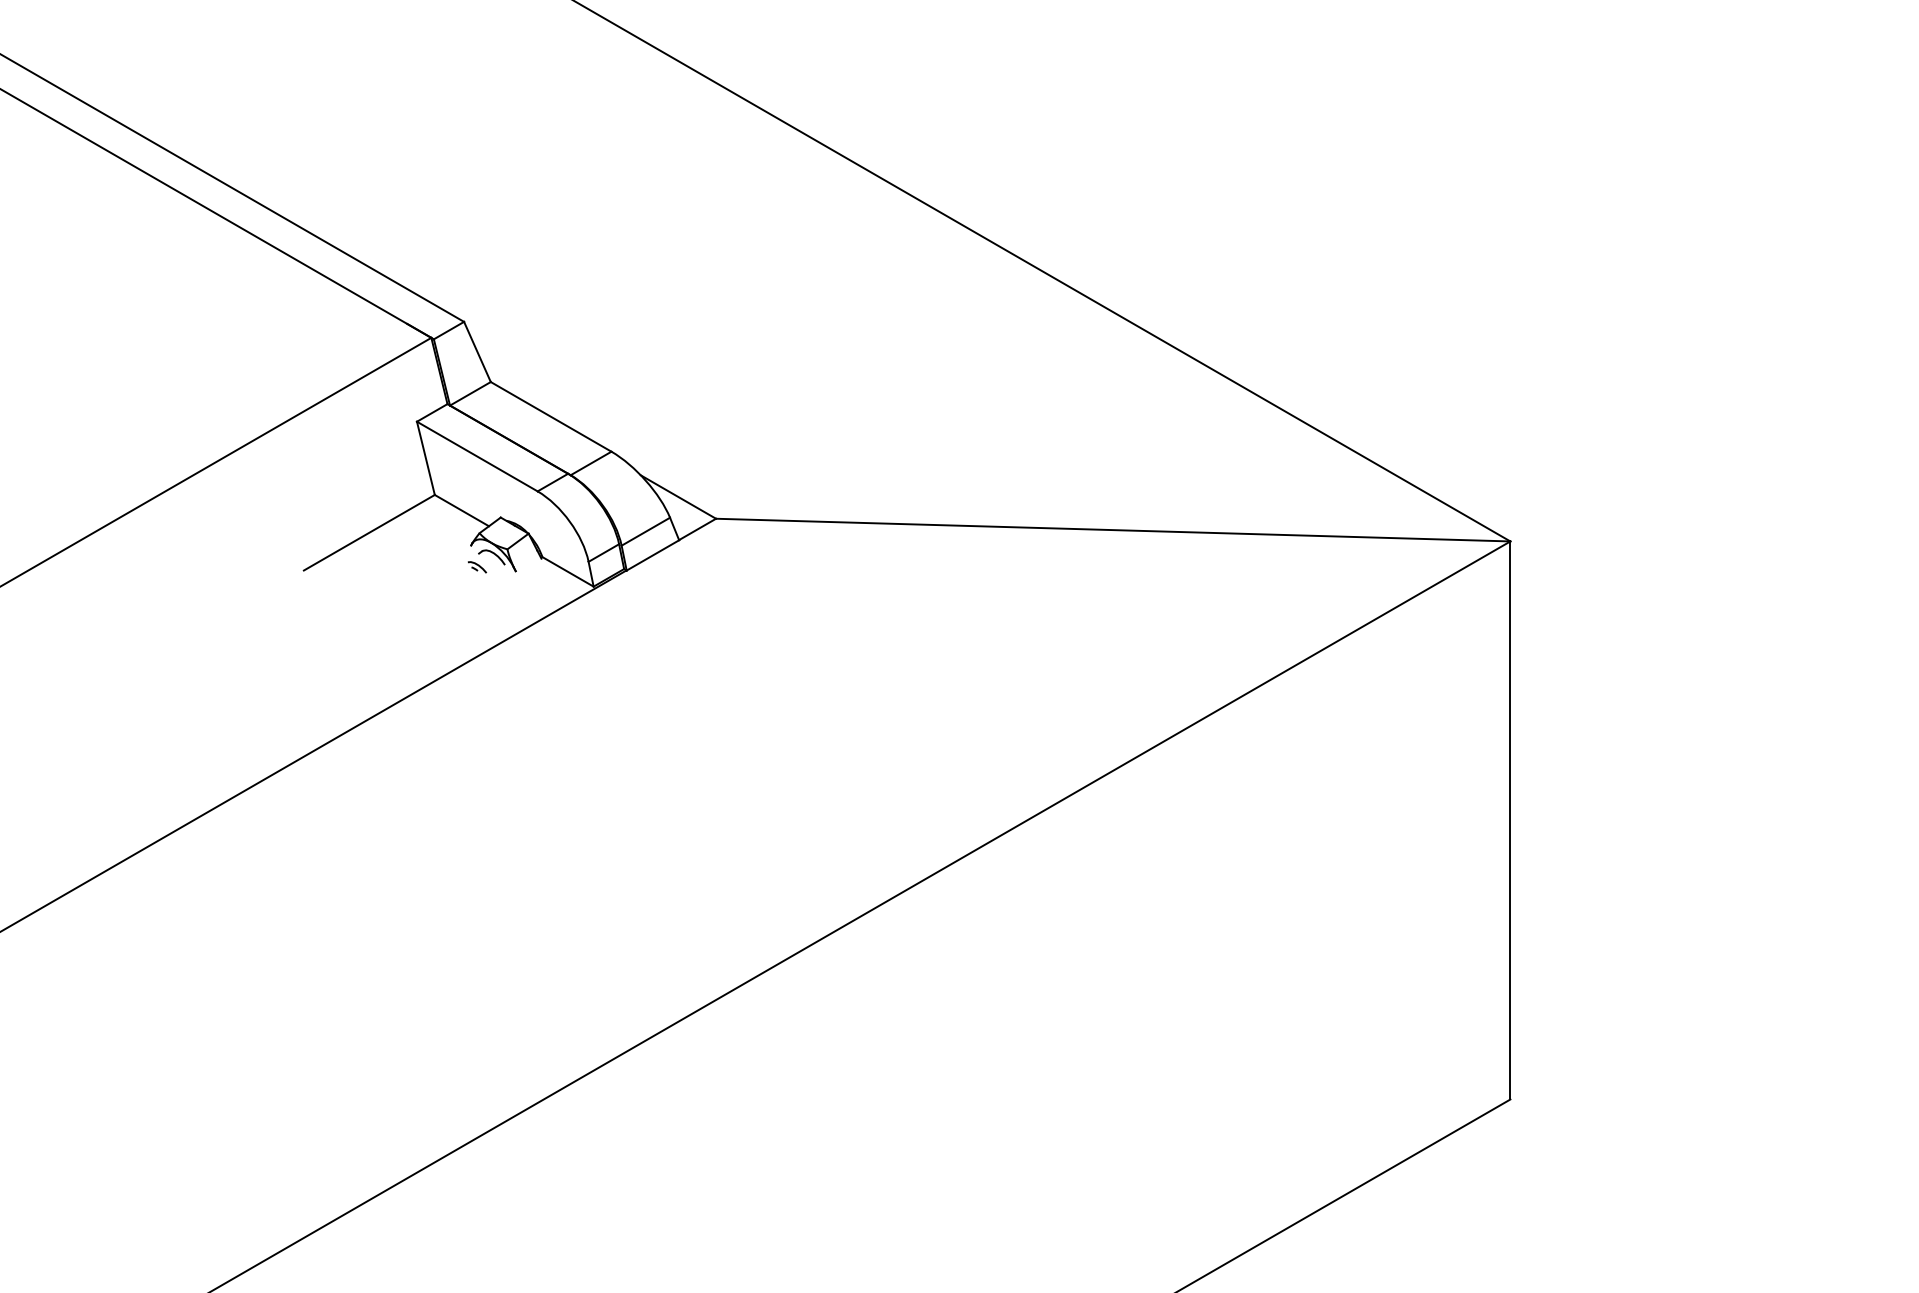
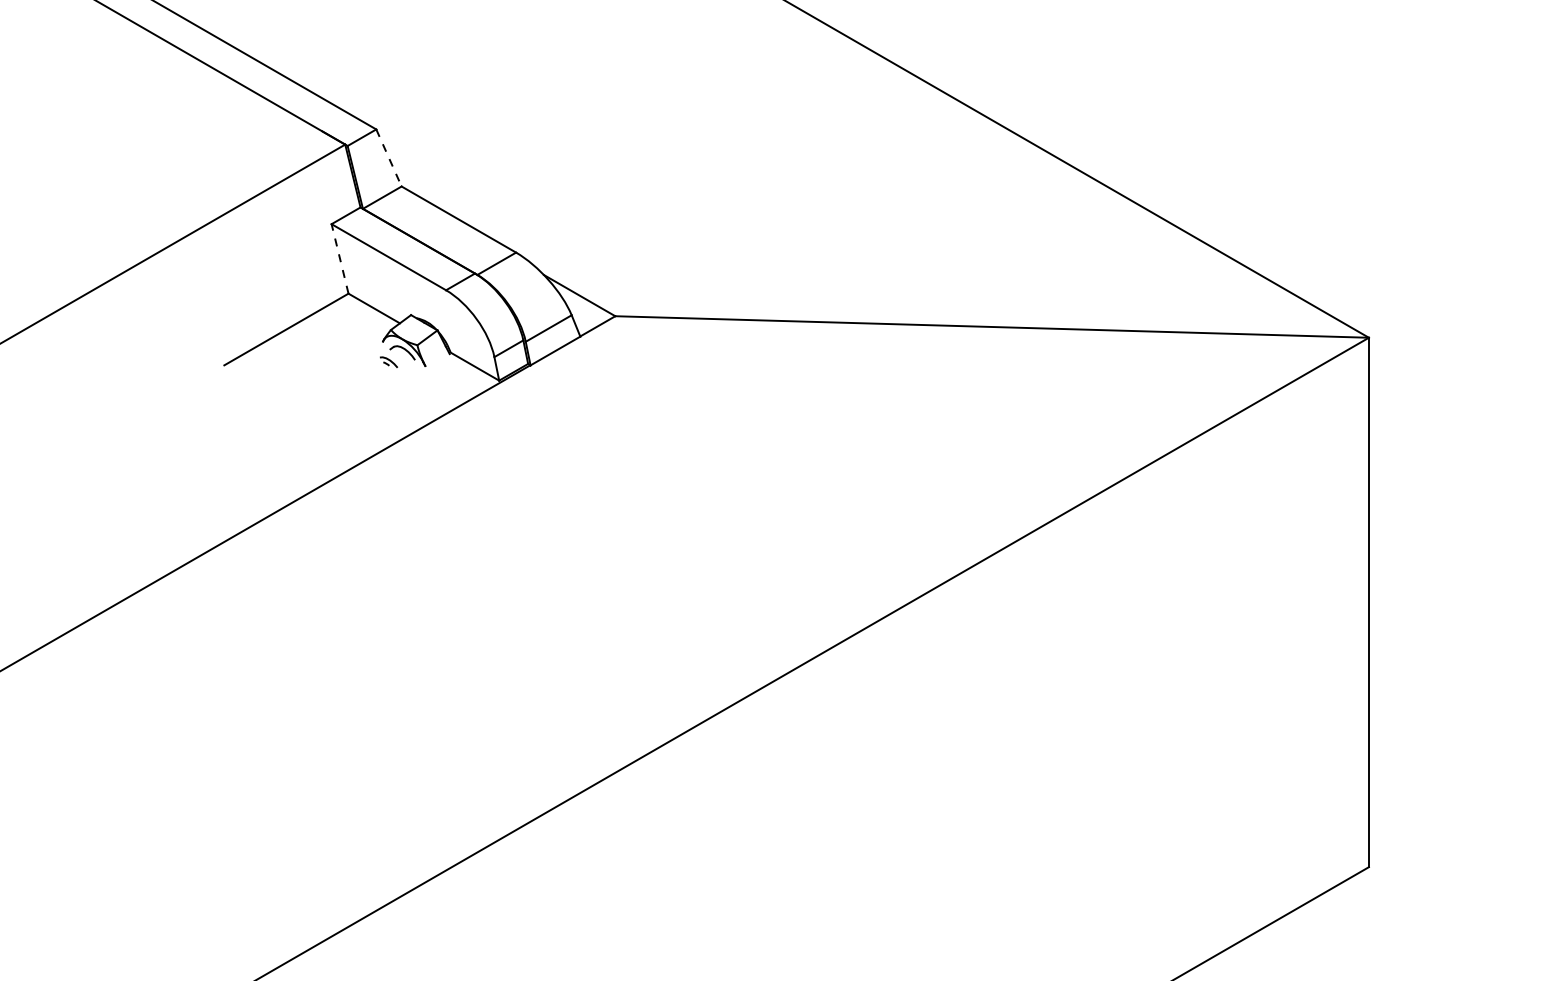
line: (477, 351) -> (389, 157), solid -> dashed
line: (425, 458) -> (339, 259), solid -> dashed

